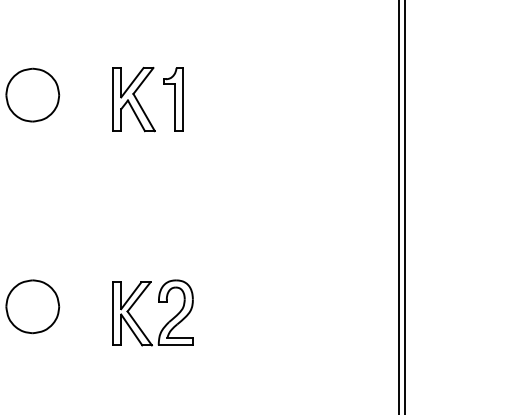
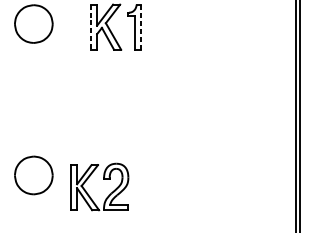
line: (113, 99) -> (91, 27), solid -> dashed
line: (182, 99) -> (140, 27), solid -> dashed
part: (158, 302) -> (103, 179), moved

